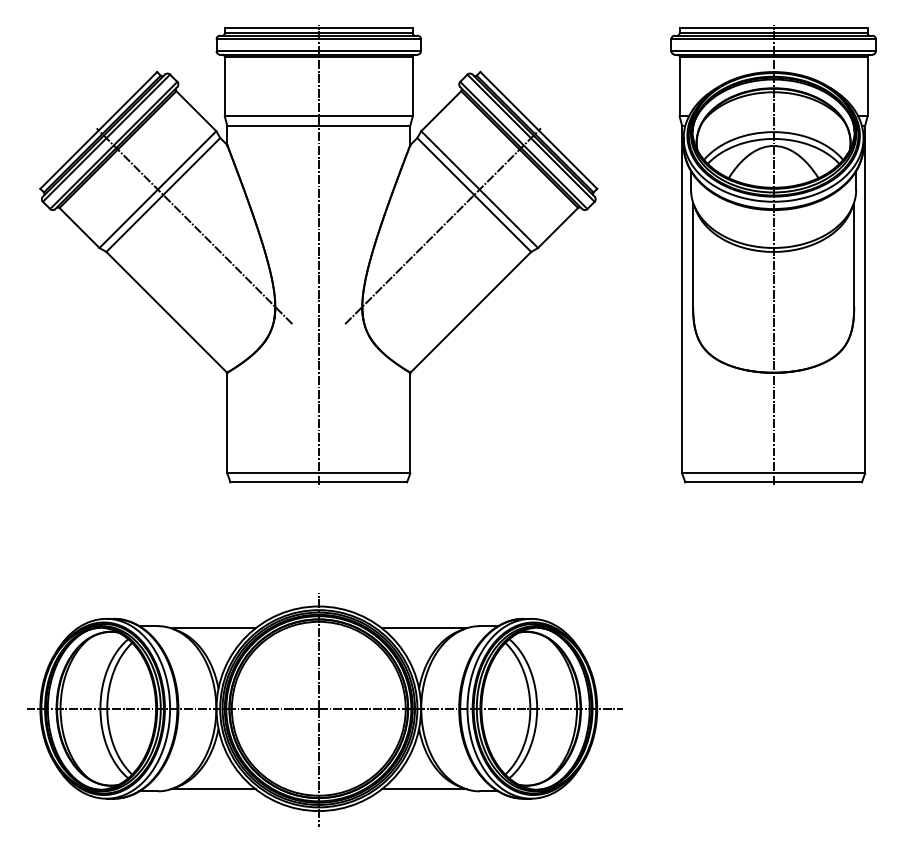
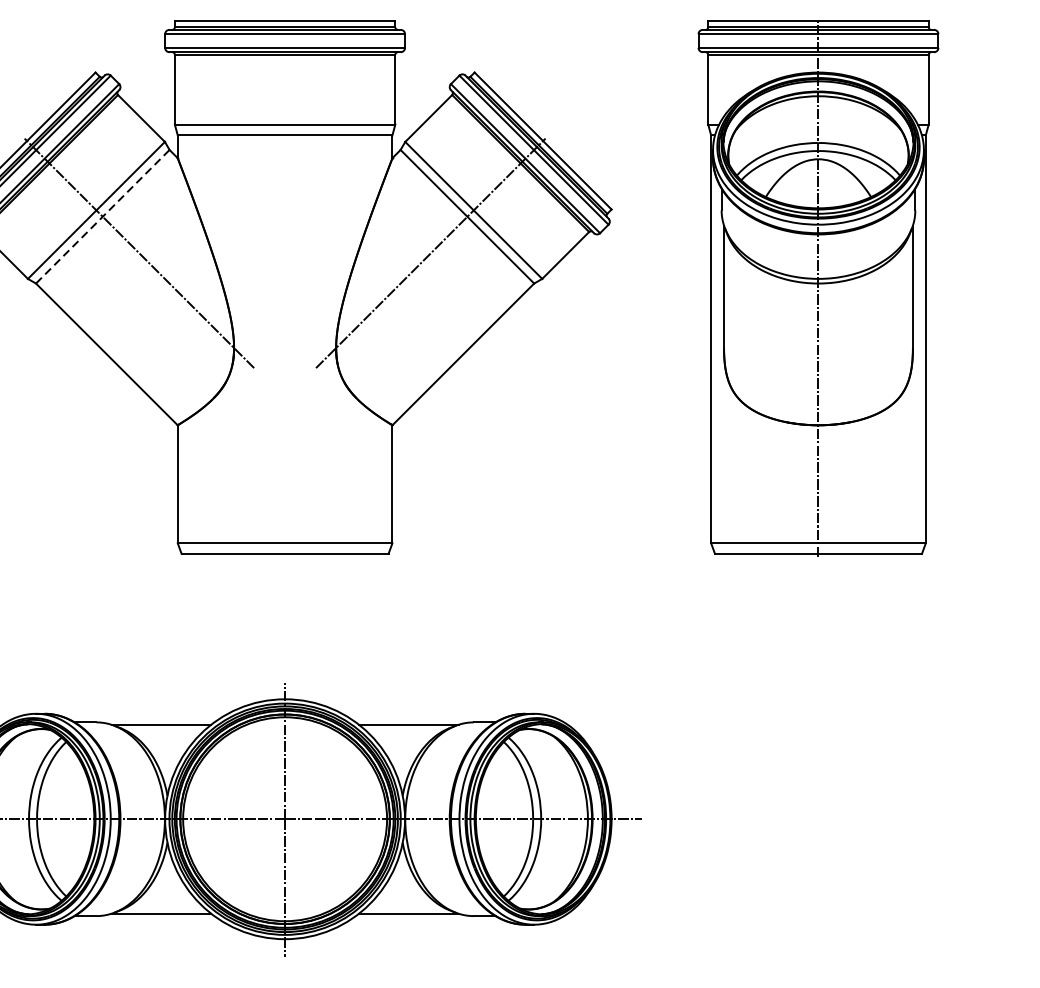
line: (163, 195) -> (102, 217), solid -> dashed
line: (318, 255) -> (284, 287), removed

